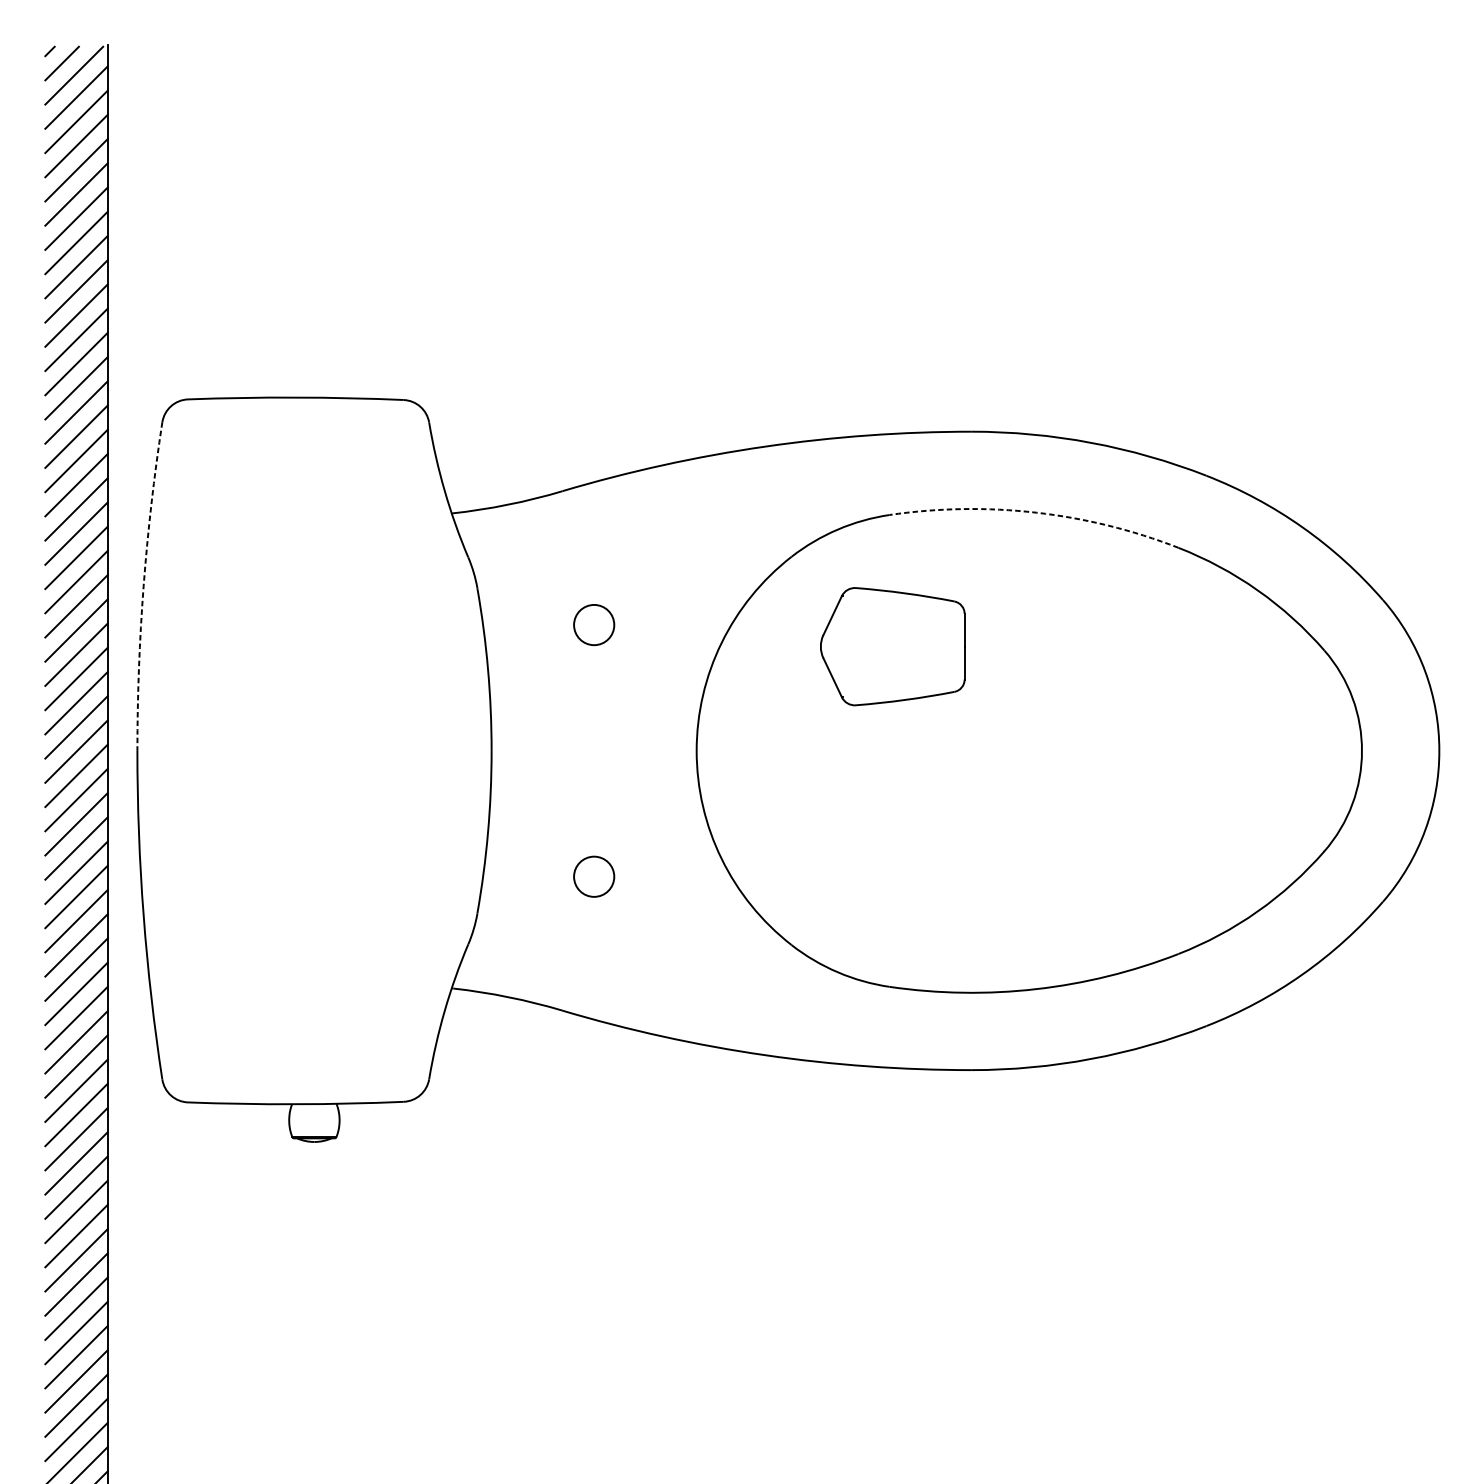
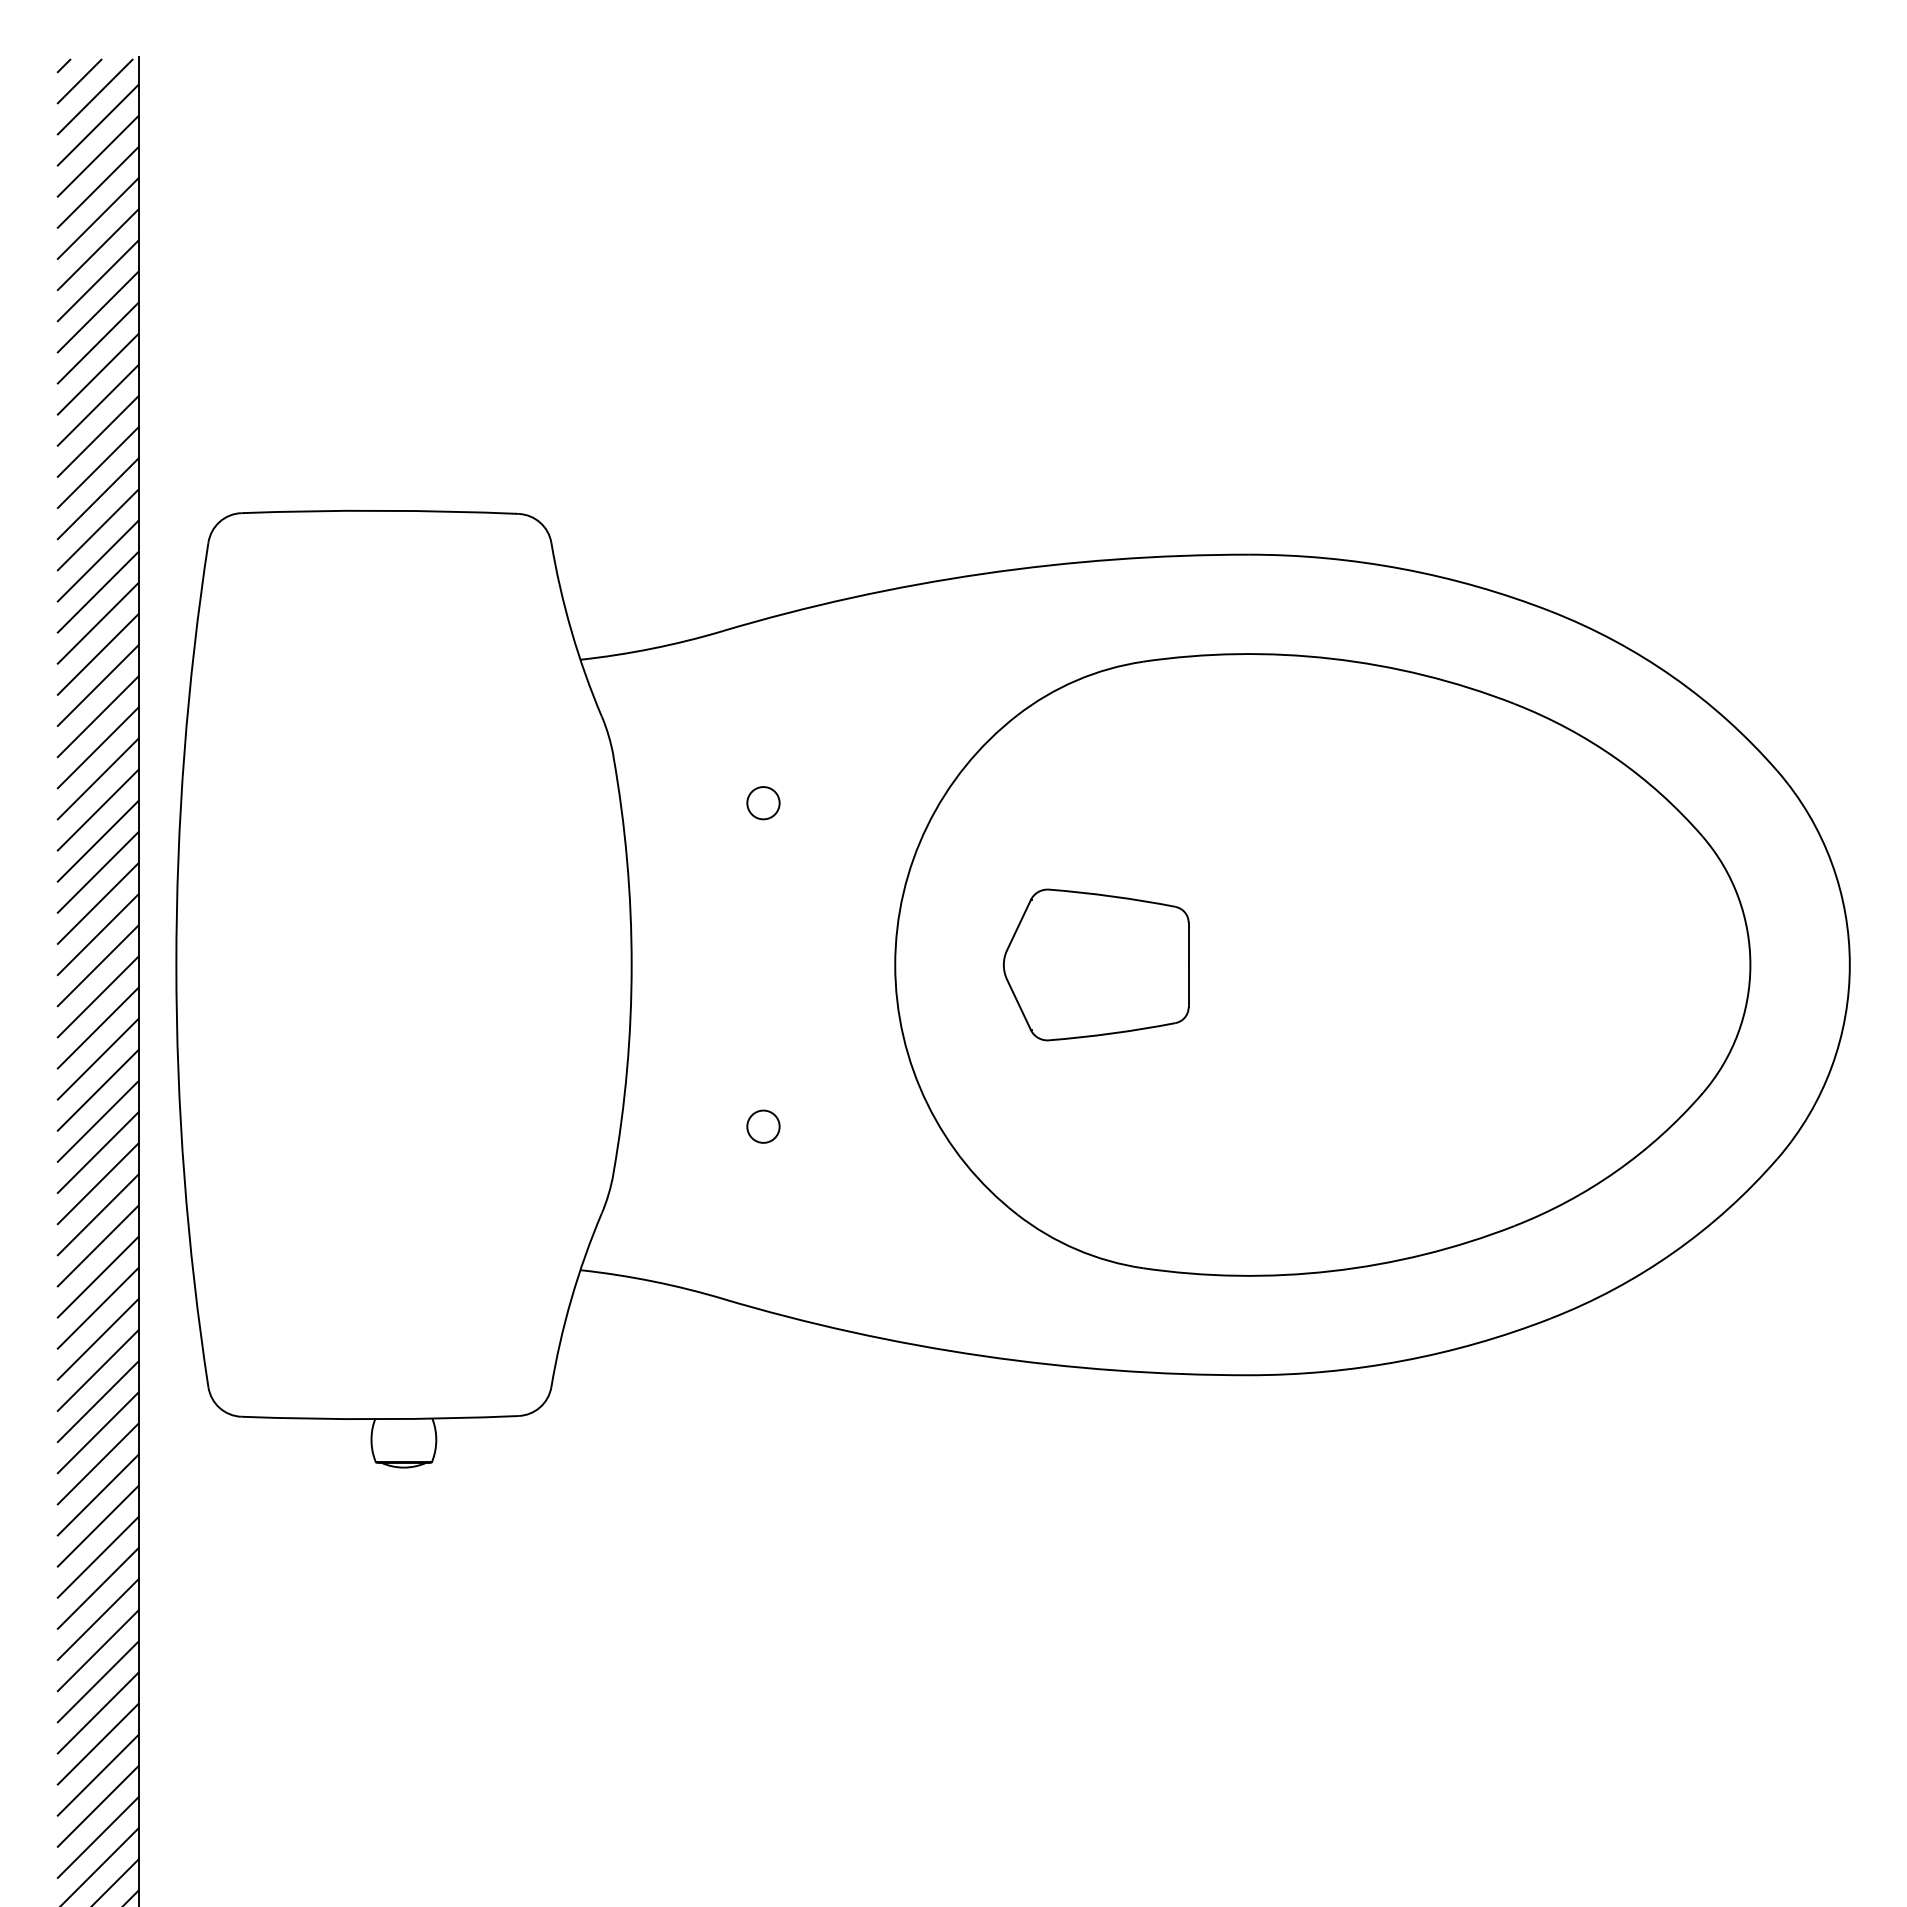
arc: (1036, 512) -> (1331, 658), dashed -> solid
arc: (143, 586) -> (184, 753), dashed -> solid
circle: (594, 625) -> (763, 803), size x0.62
part: (892, 646) -> (1096, 964), moved
circle: (594, 876) -> (763, 1126), size x0.62

